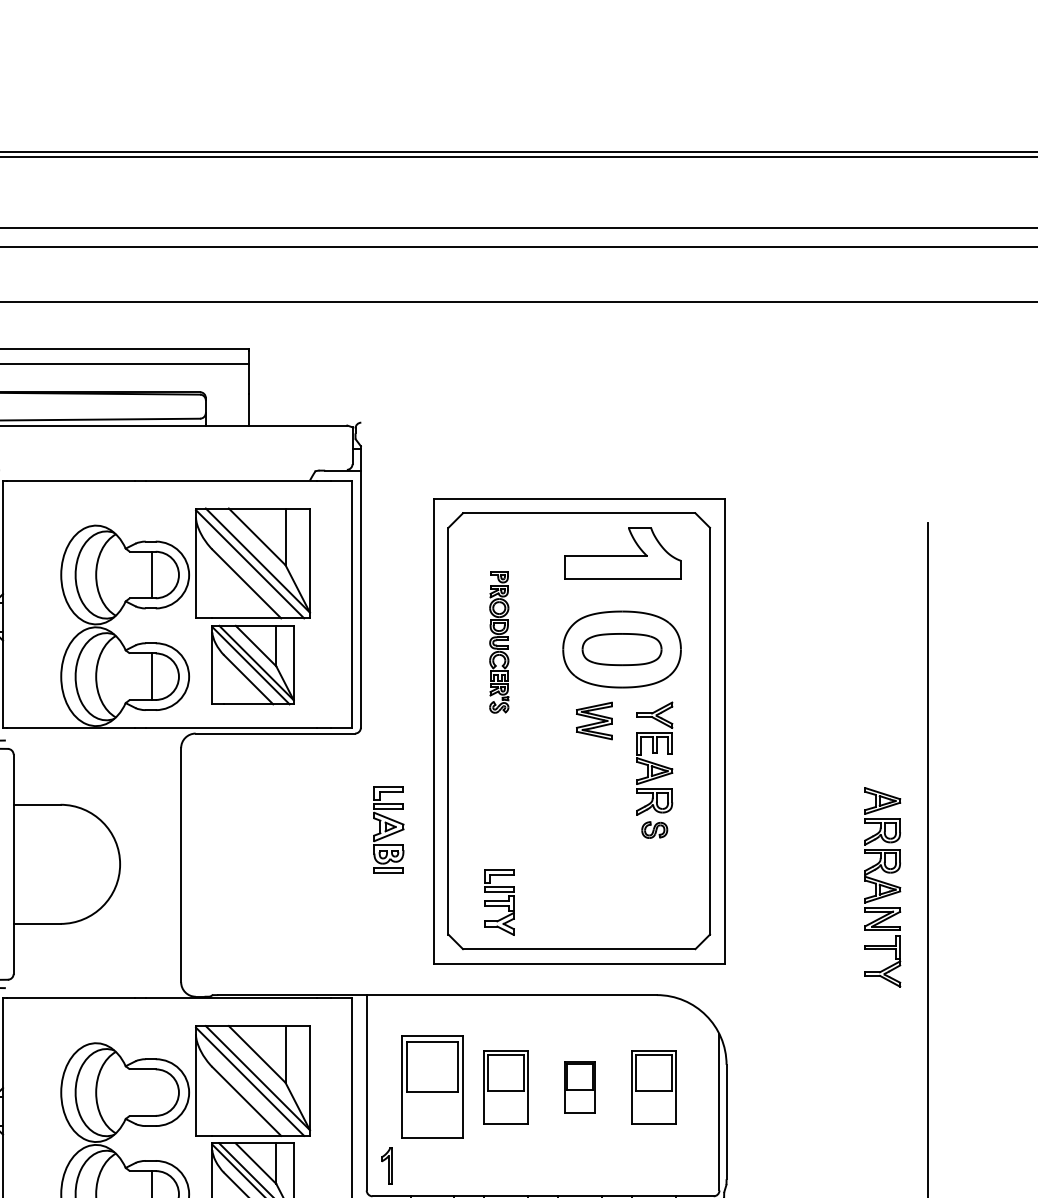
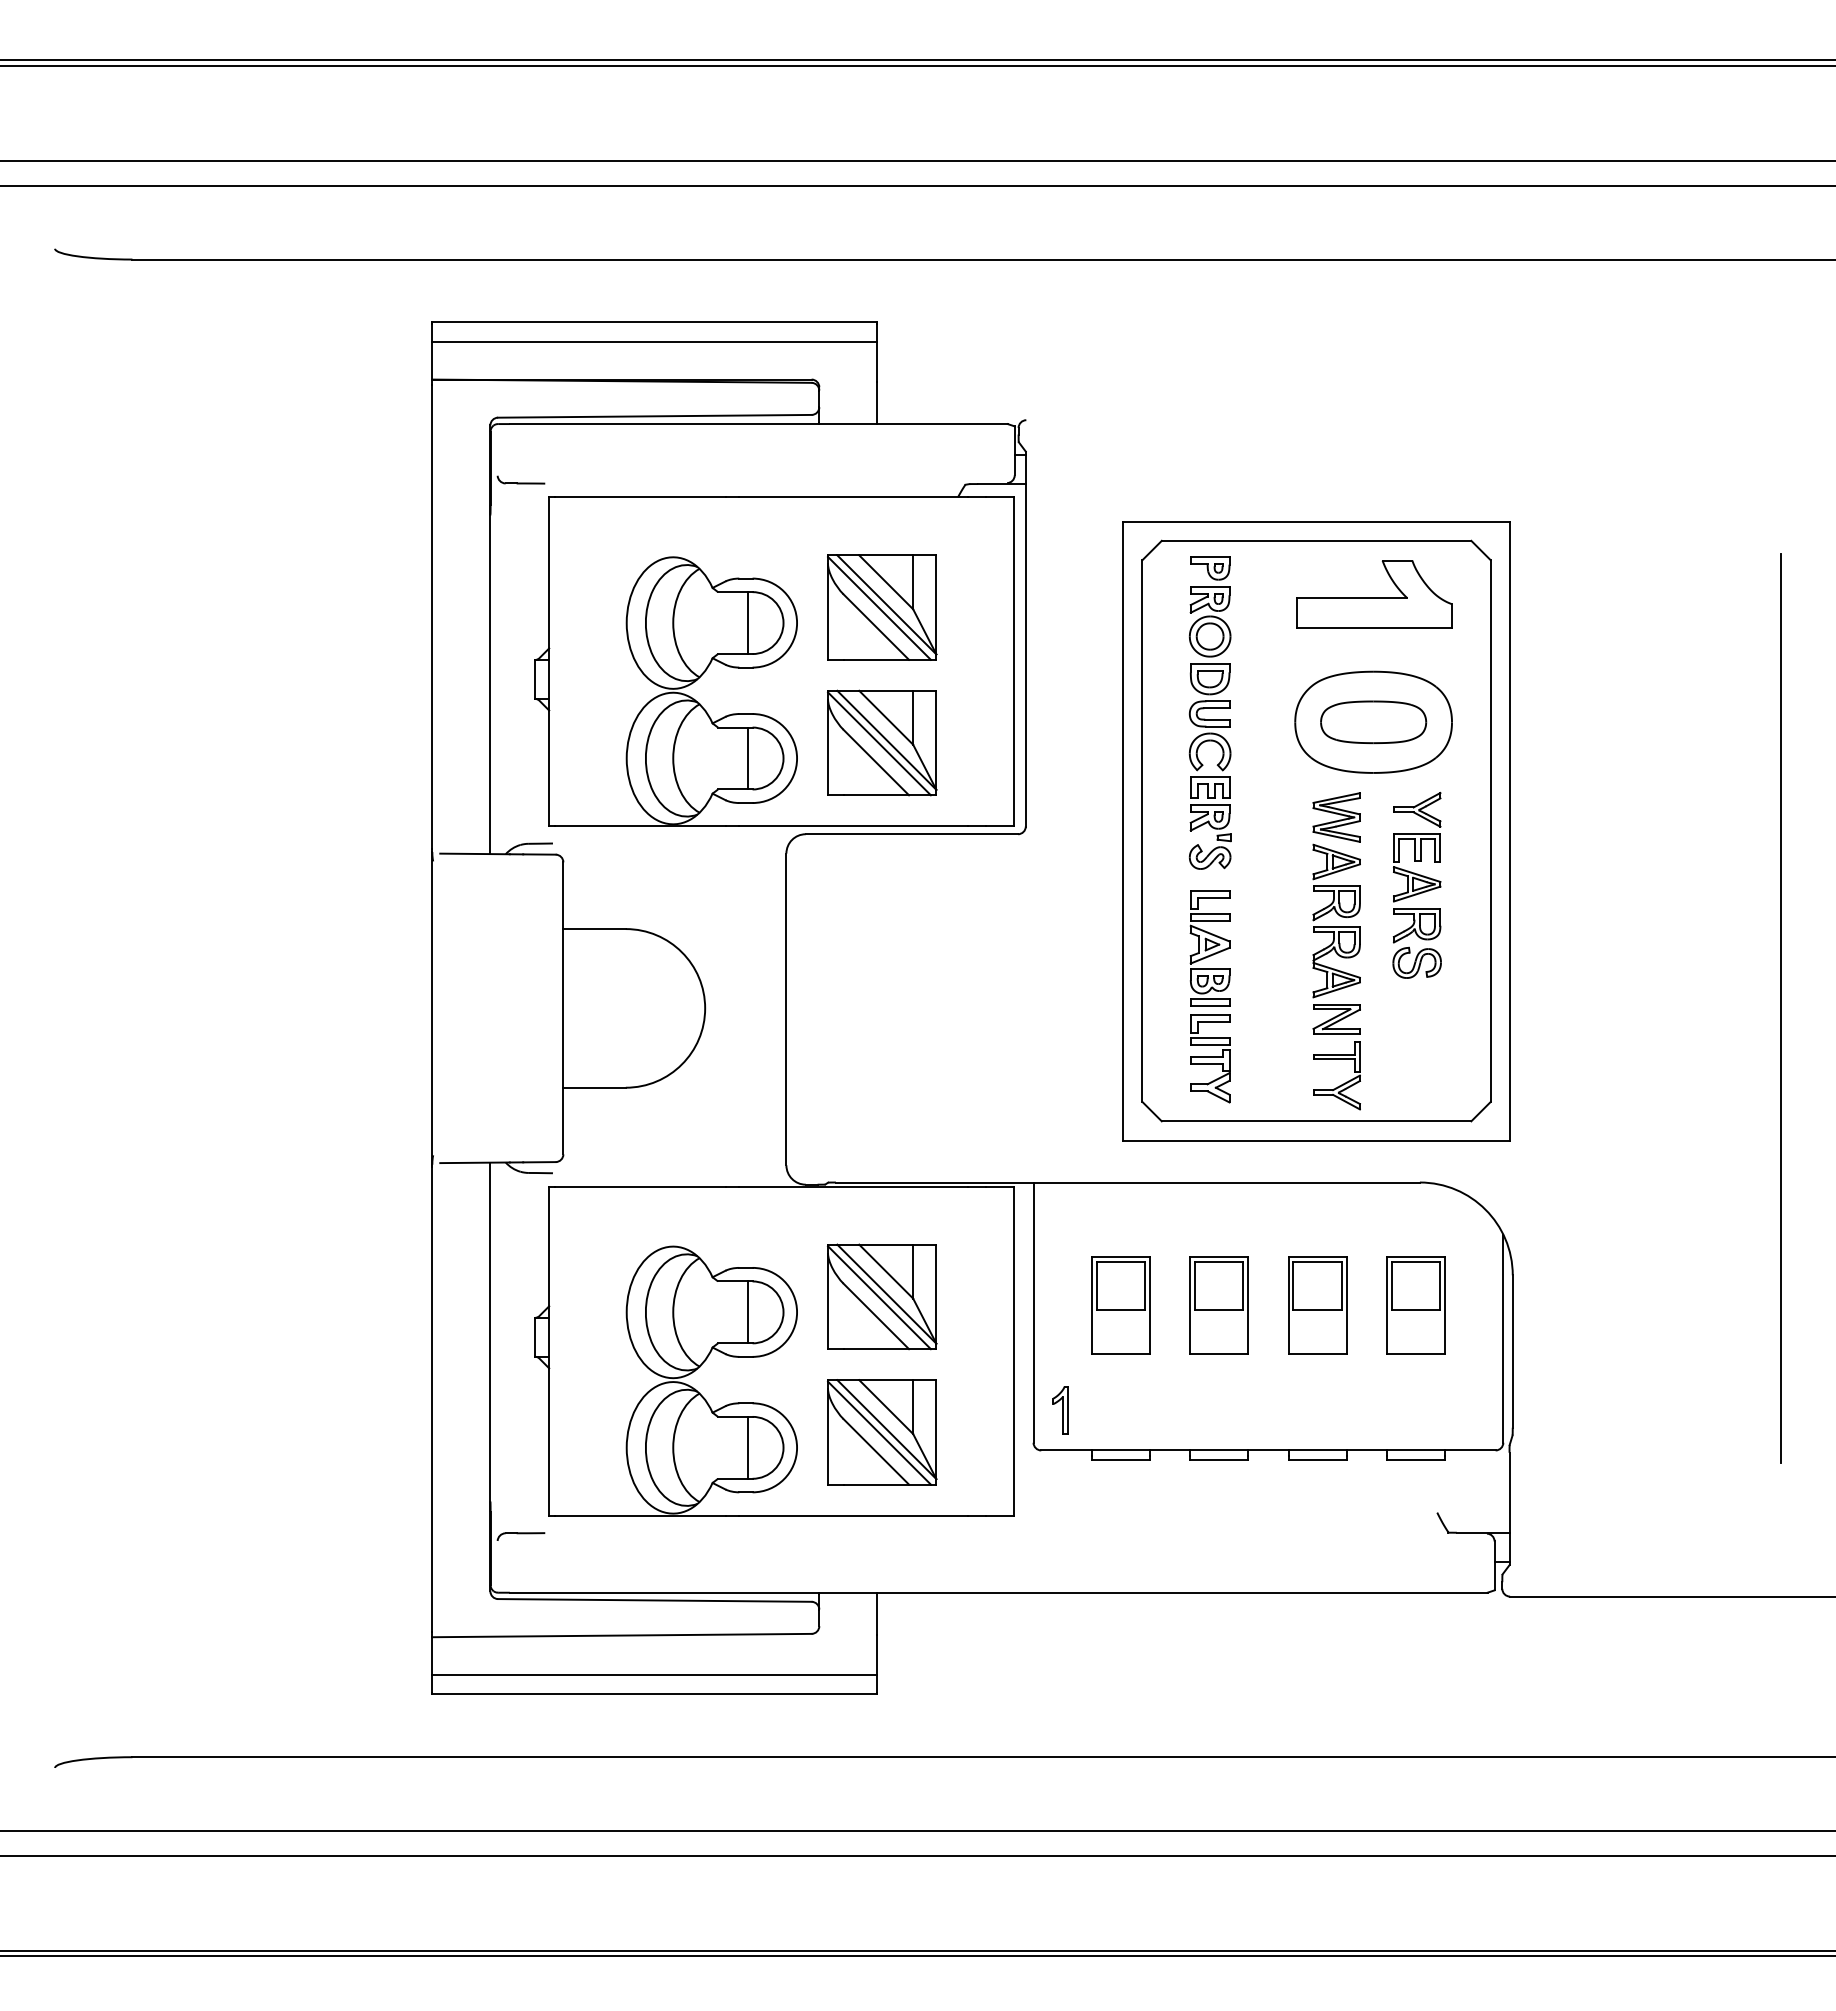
part: (253, 563) -> (882, 607), size x0.71
part: (498, 642) -> (1209, 712), size x1.67
part: (388, 829) -> (1209, 948), moved
part: (654, 829) -> (1416, 962), size x1.43
part: (882, 886) -> (1336, 976), moved
part: (253, 1080) -> (882, 1296), size x0.71
part: (432, 1087) -> (1120, 1305), size x0.71
part: (579, 1087) -> (1317, 1305), size x1.43
line: (151, 1092) -> (747, 1312), added

